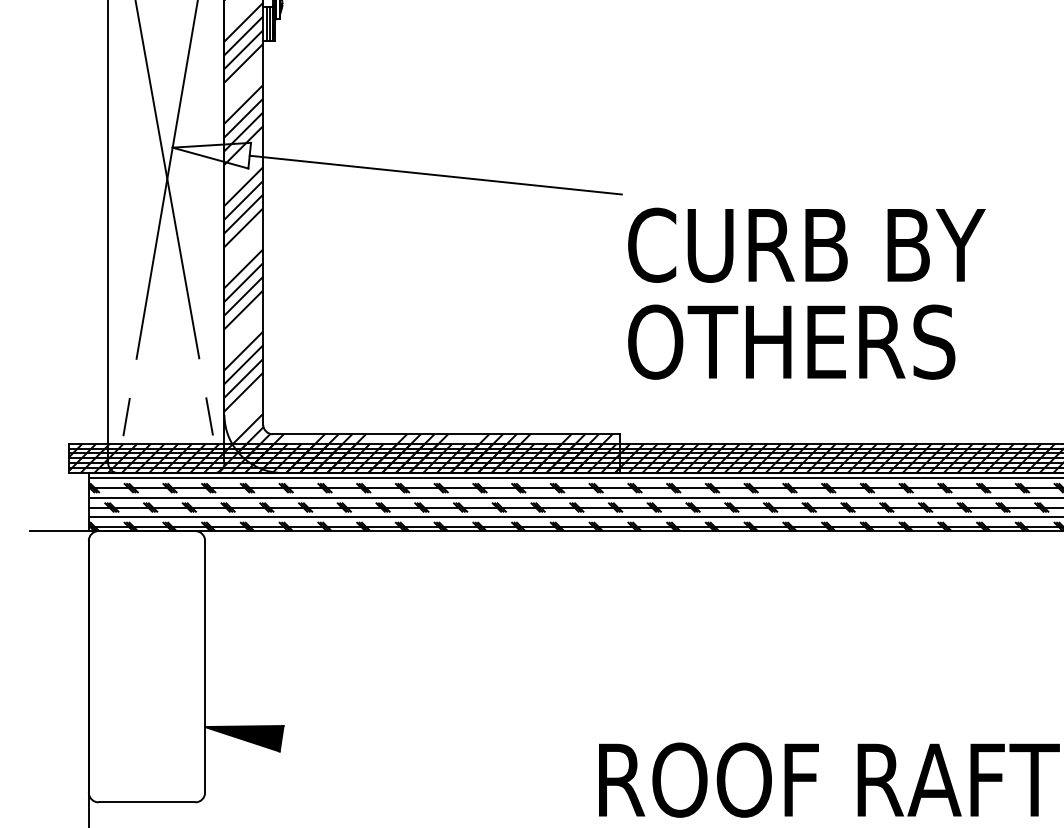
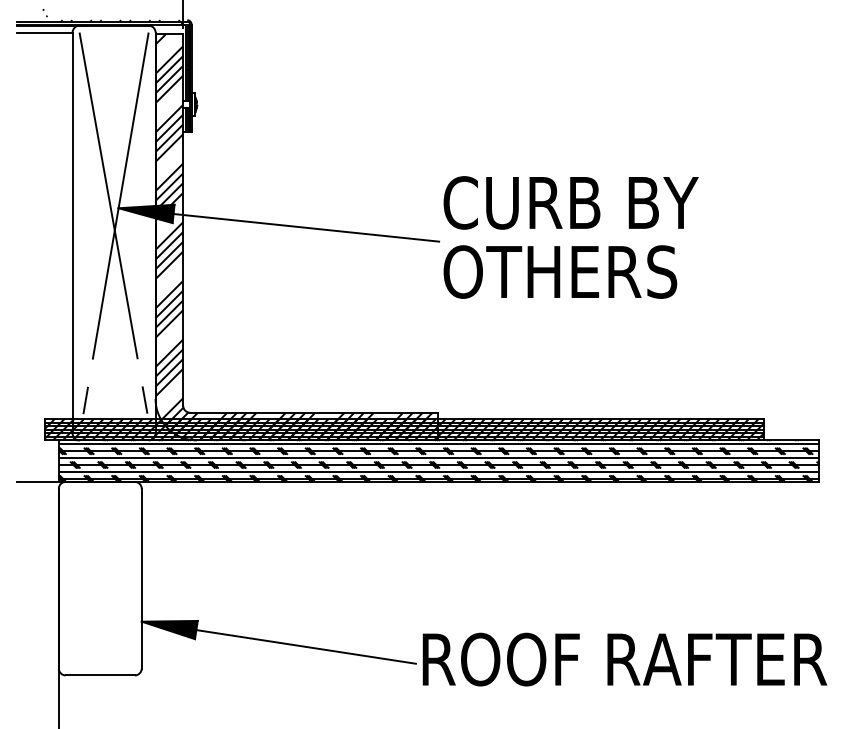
fill: (211, 155) -> (146, 213), added
text: (805, 293) -> (570, 237), moved
line: (434, 761) -> (305, 646), added

